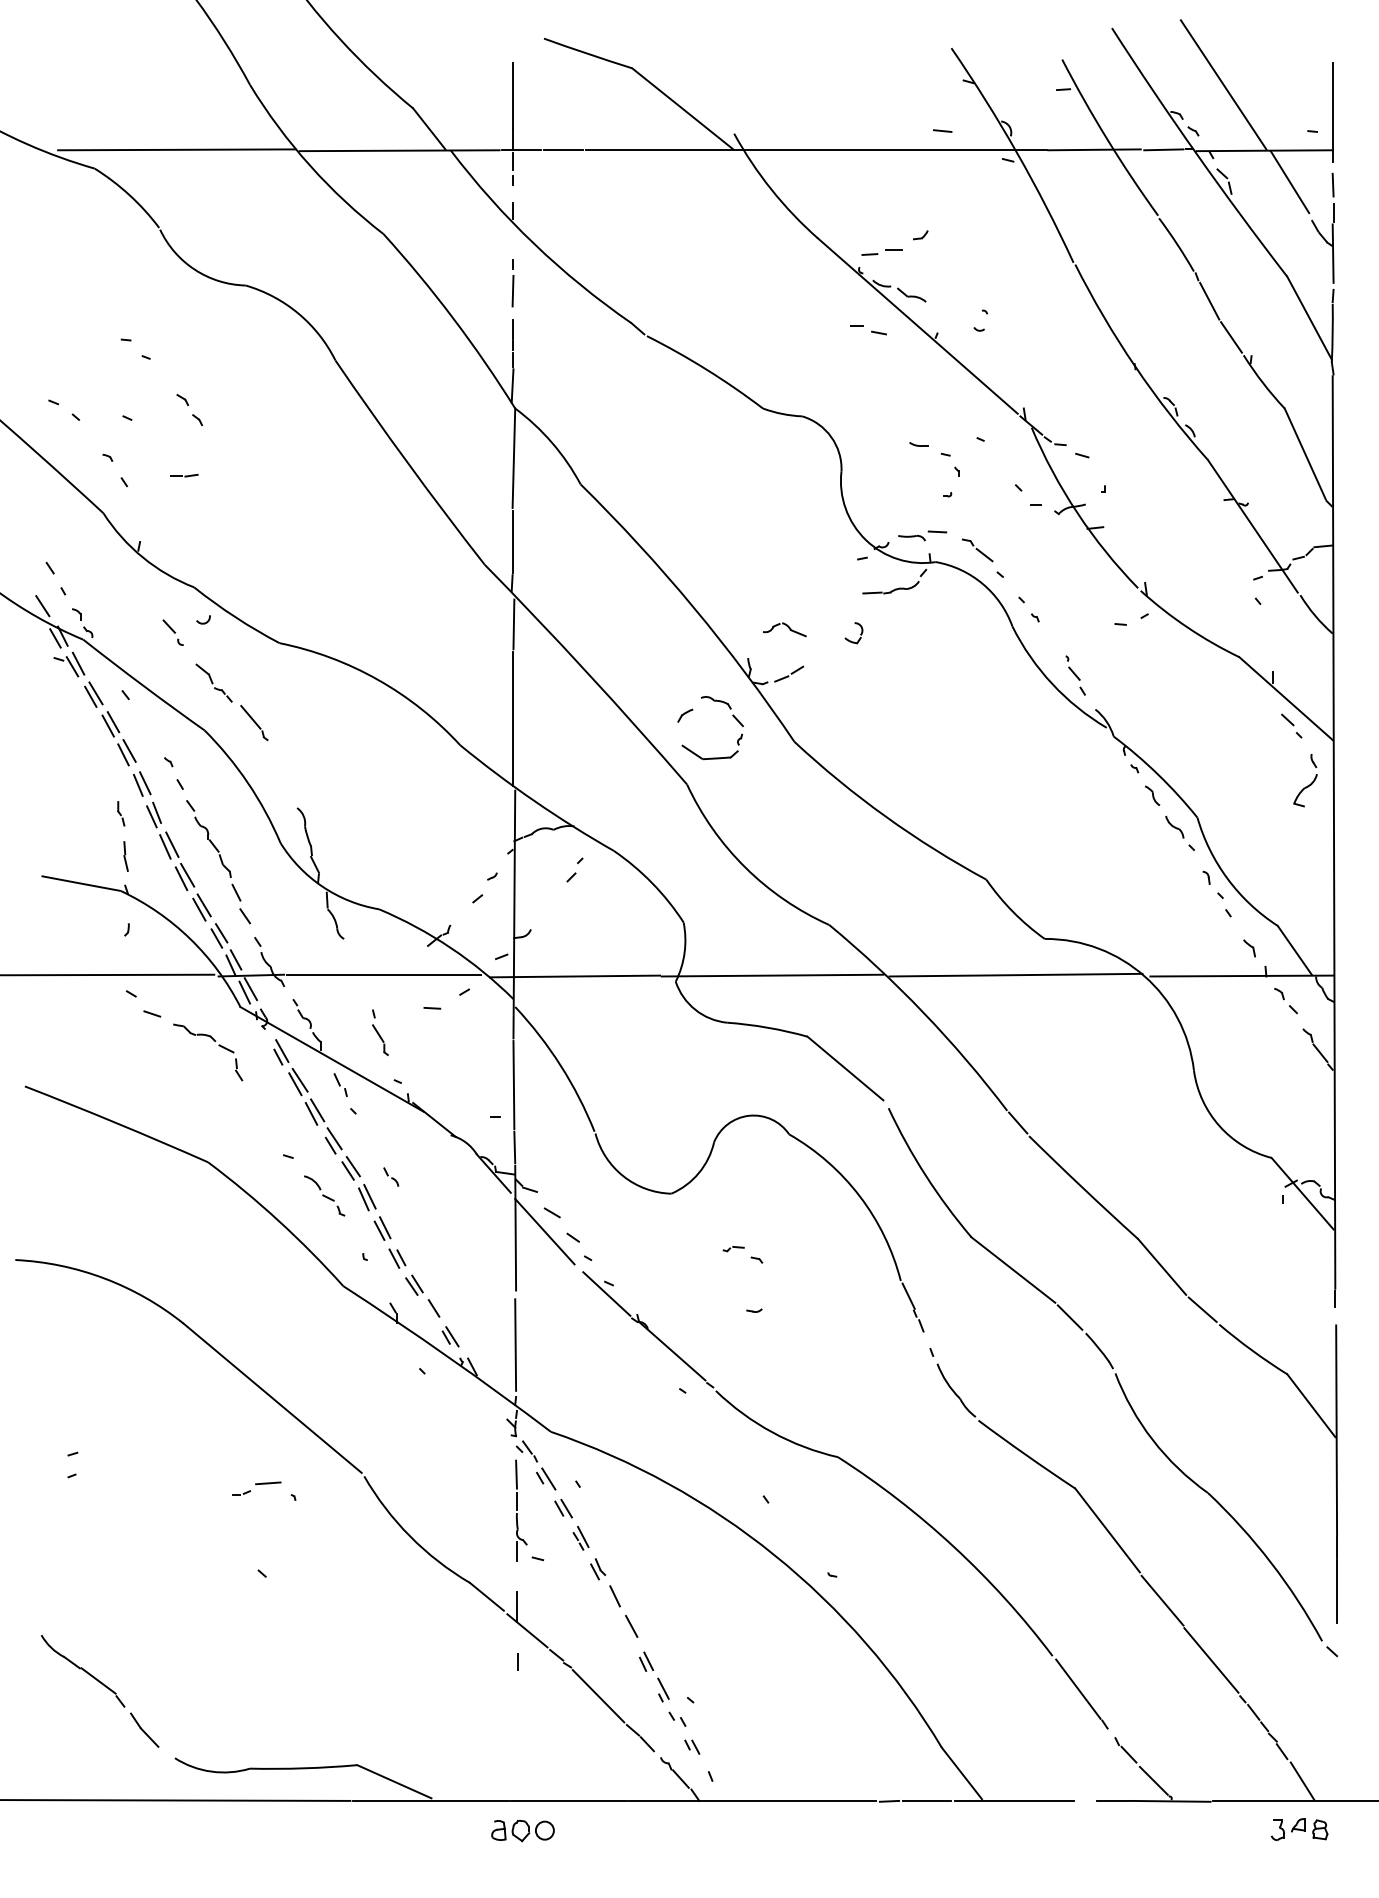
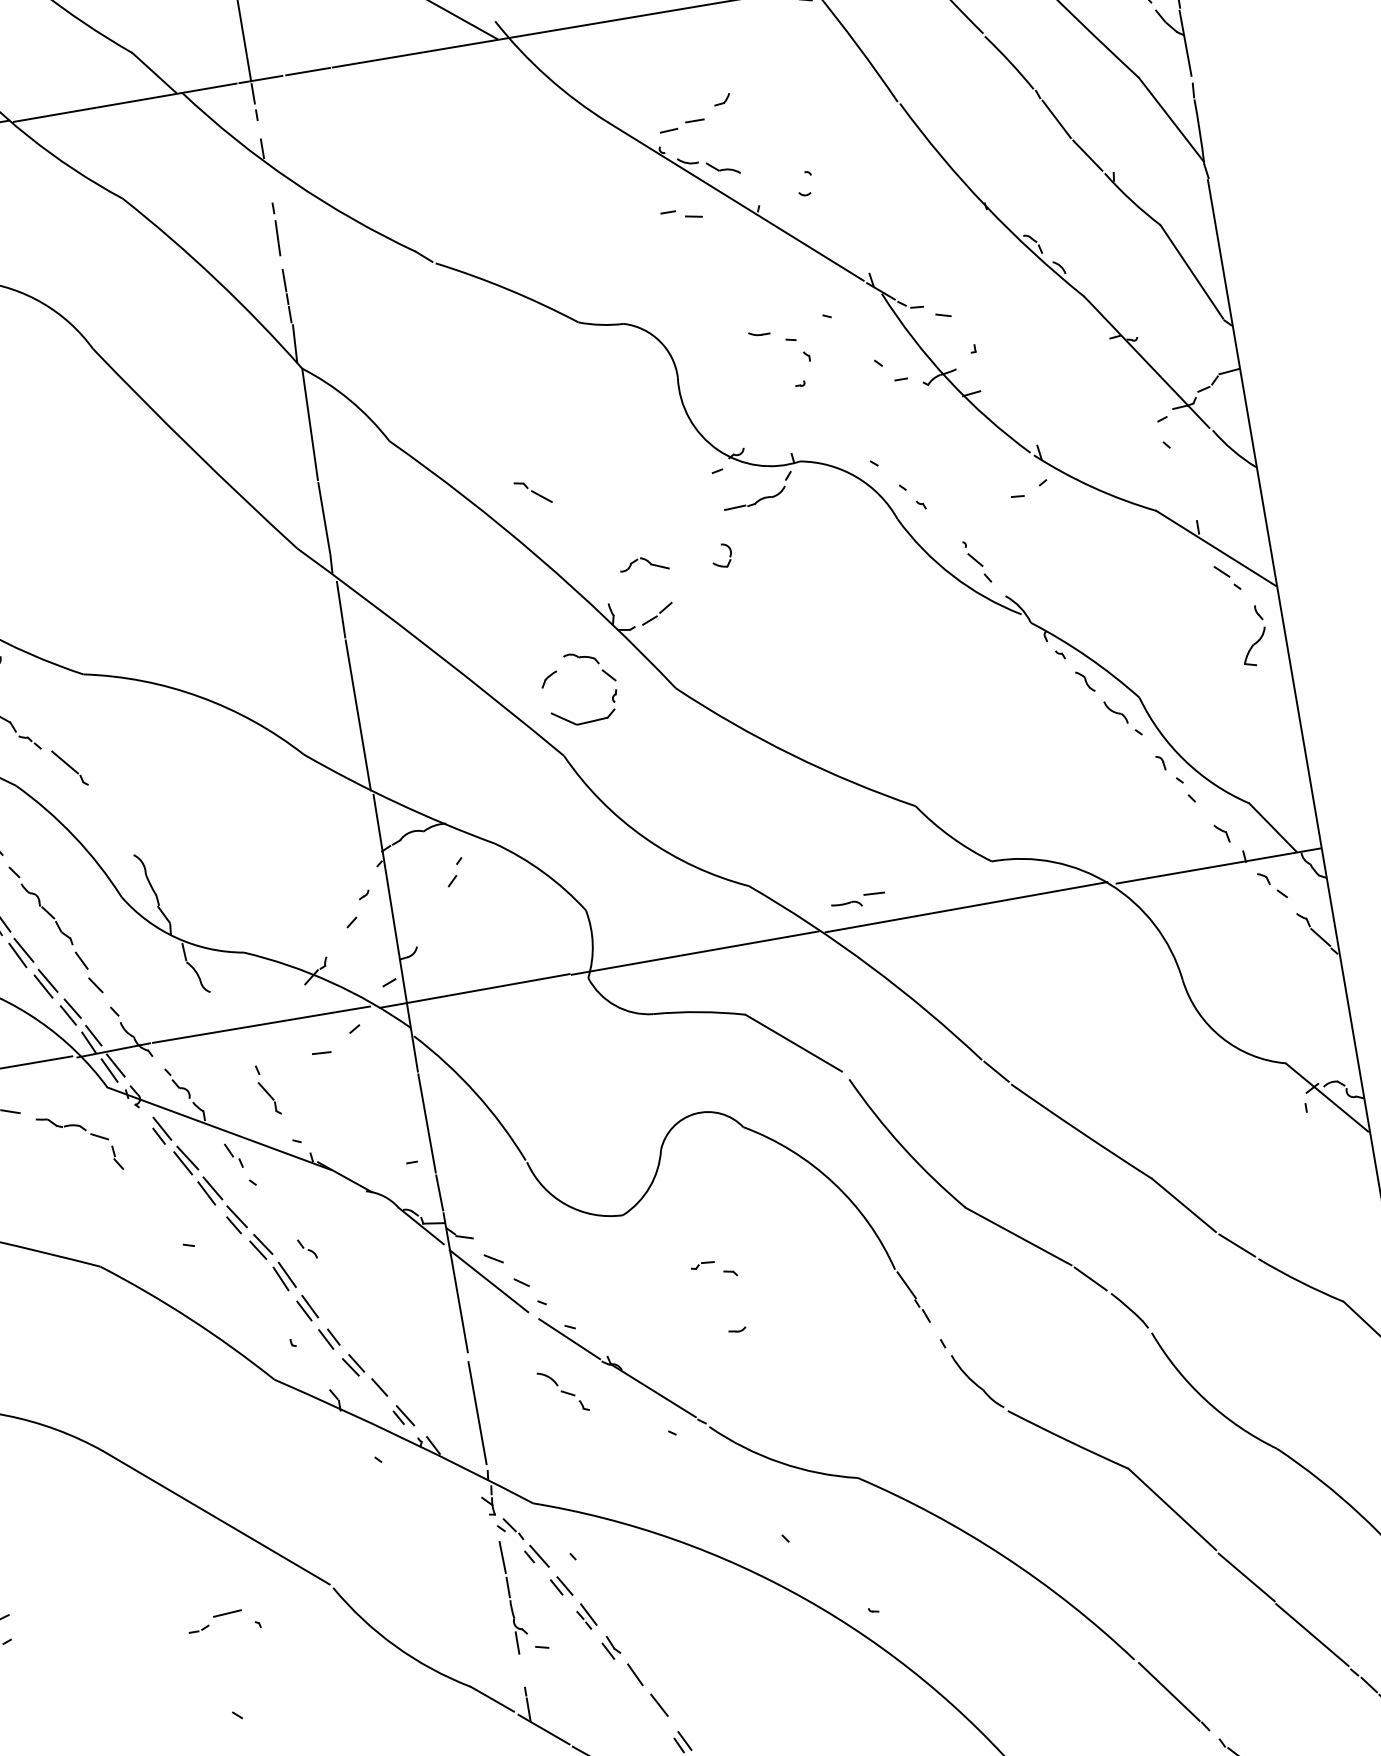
part: (922, 535) -> (858, 900), moved
part: (977, 550) -> (533, 492), moved
part: (324, 1195) -> (563, 1391), moved

